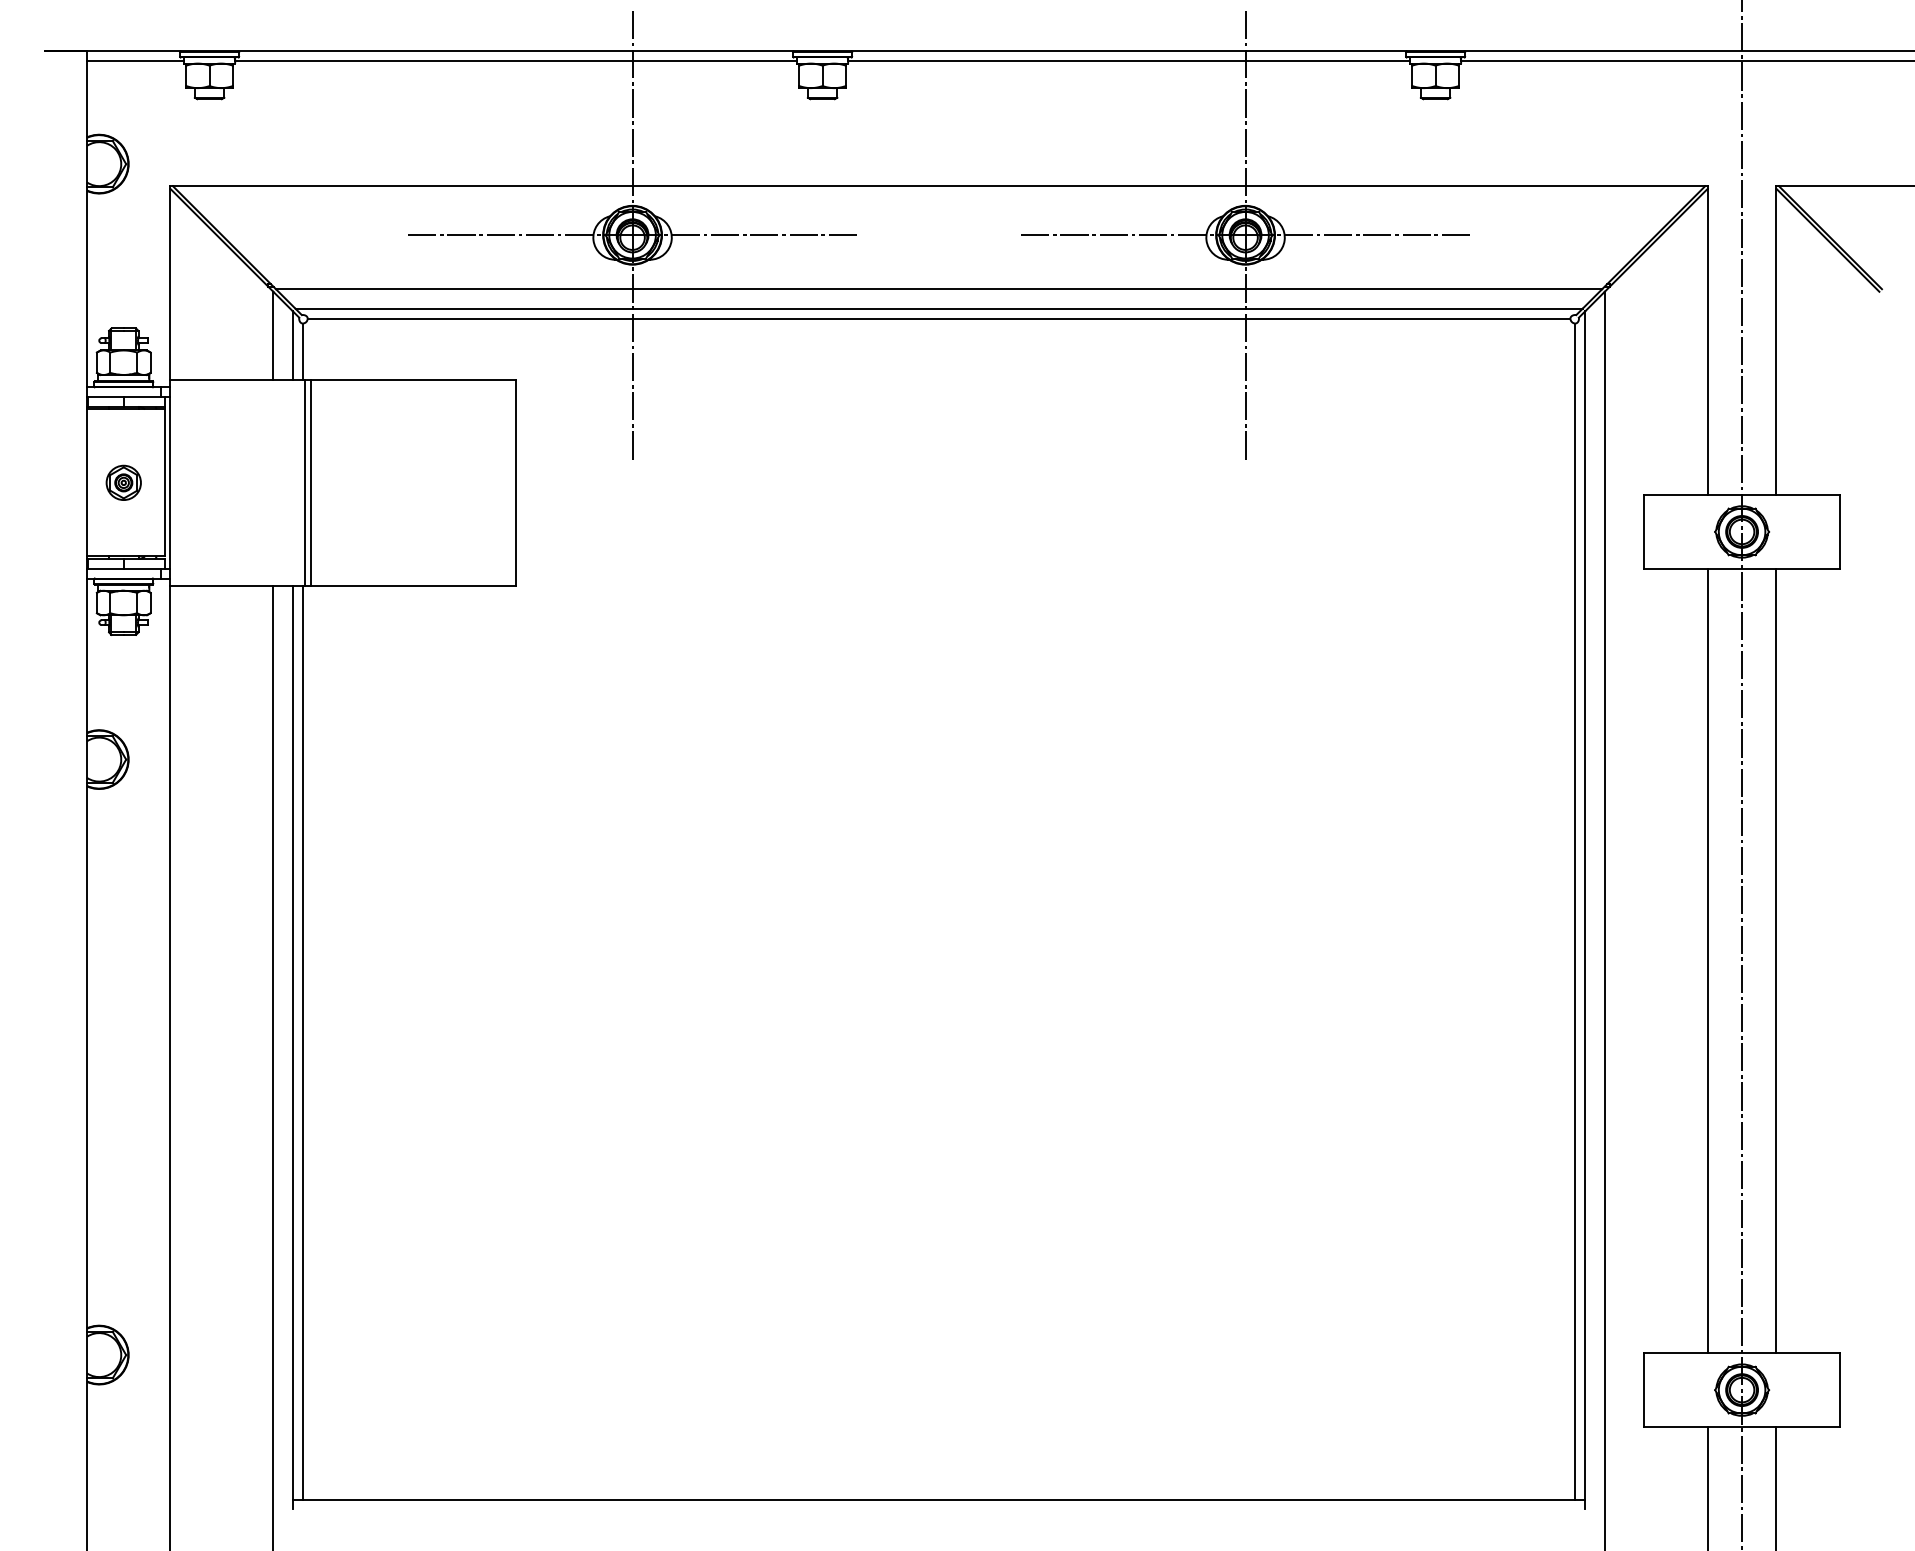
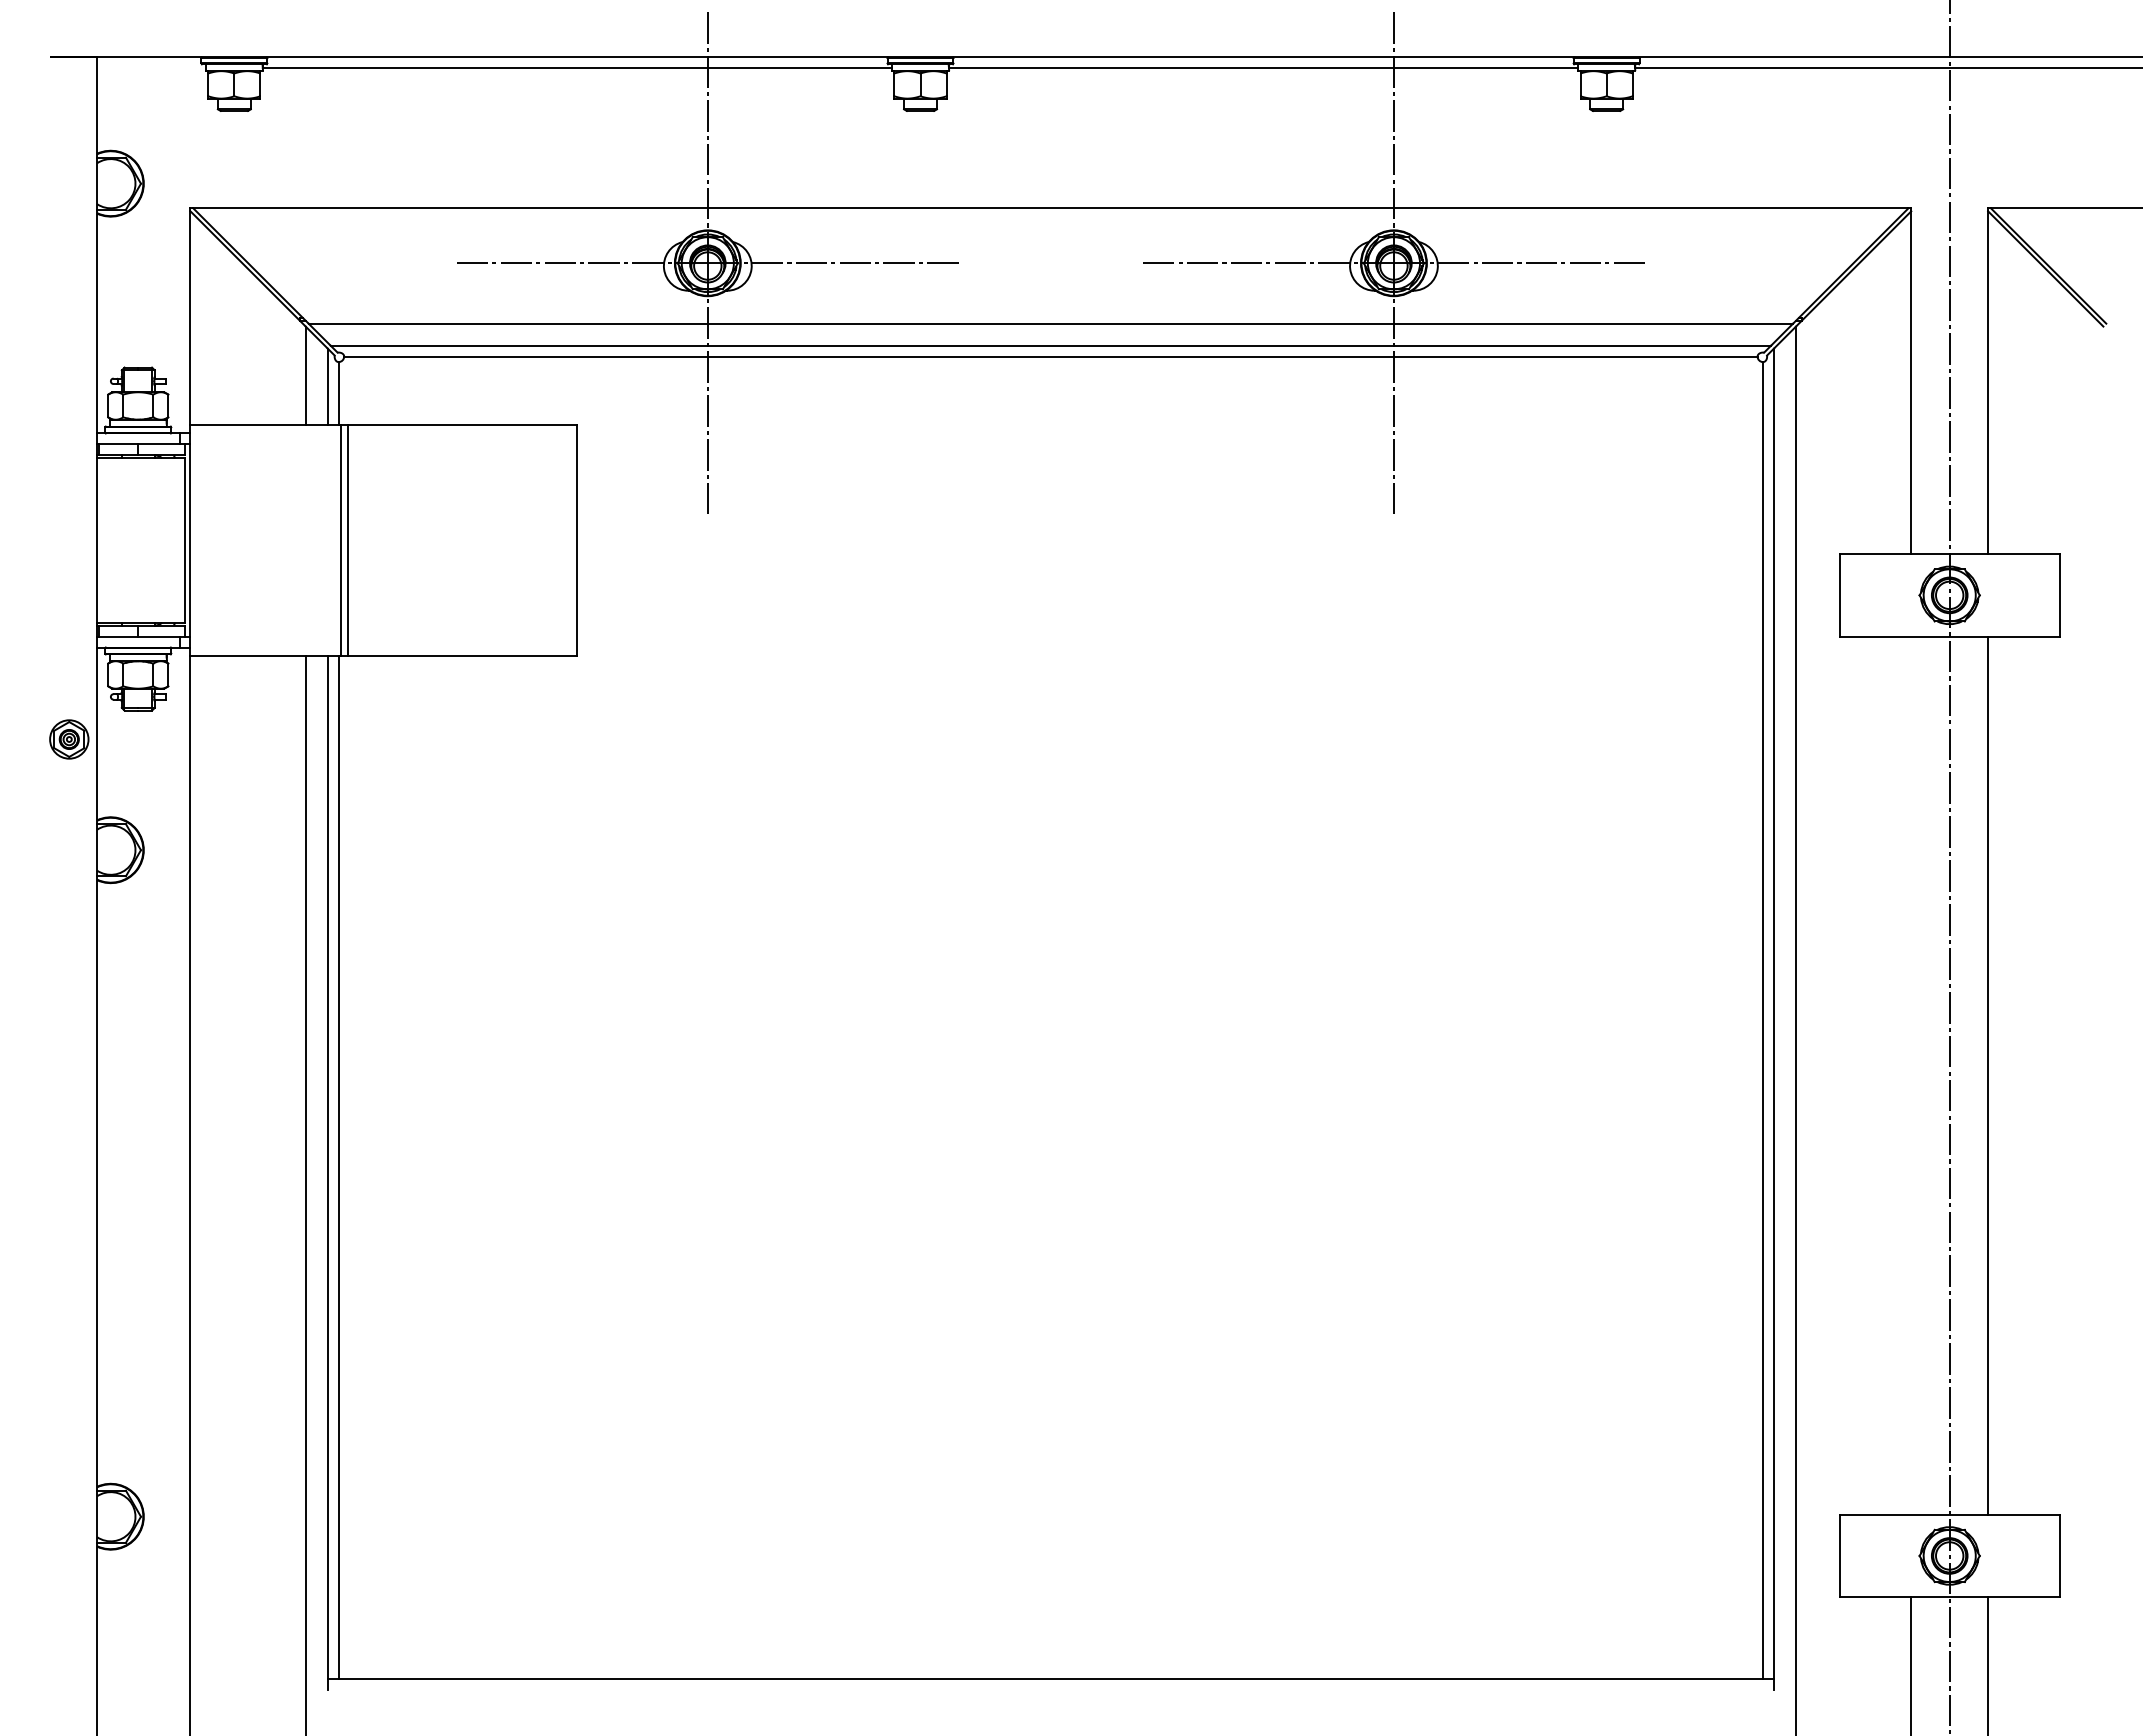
line: (135, 61) -> (151, 68), removed
part: (123, 482) -> (69, 739), moved
line: (1707, 960) -> (1911, 1075), removed

